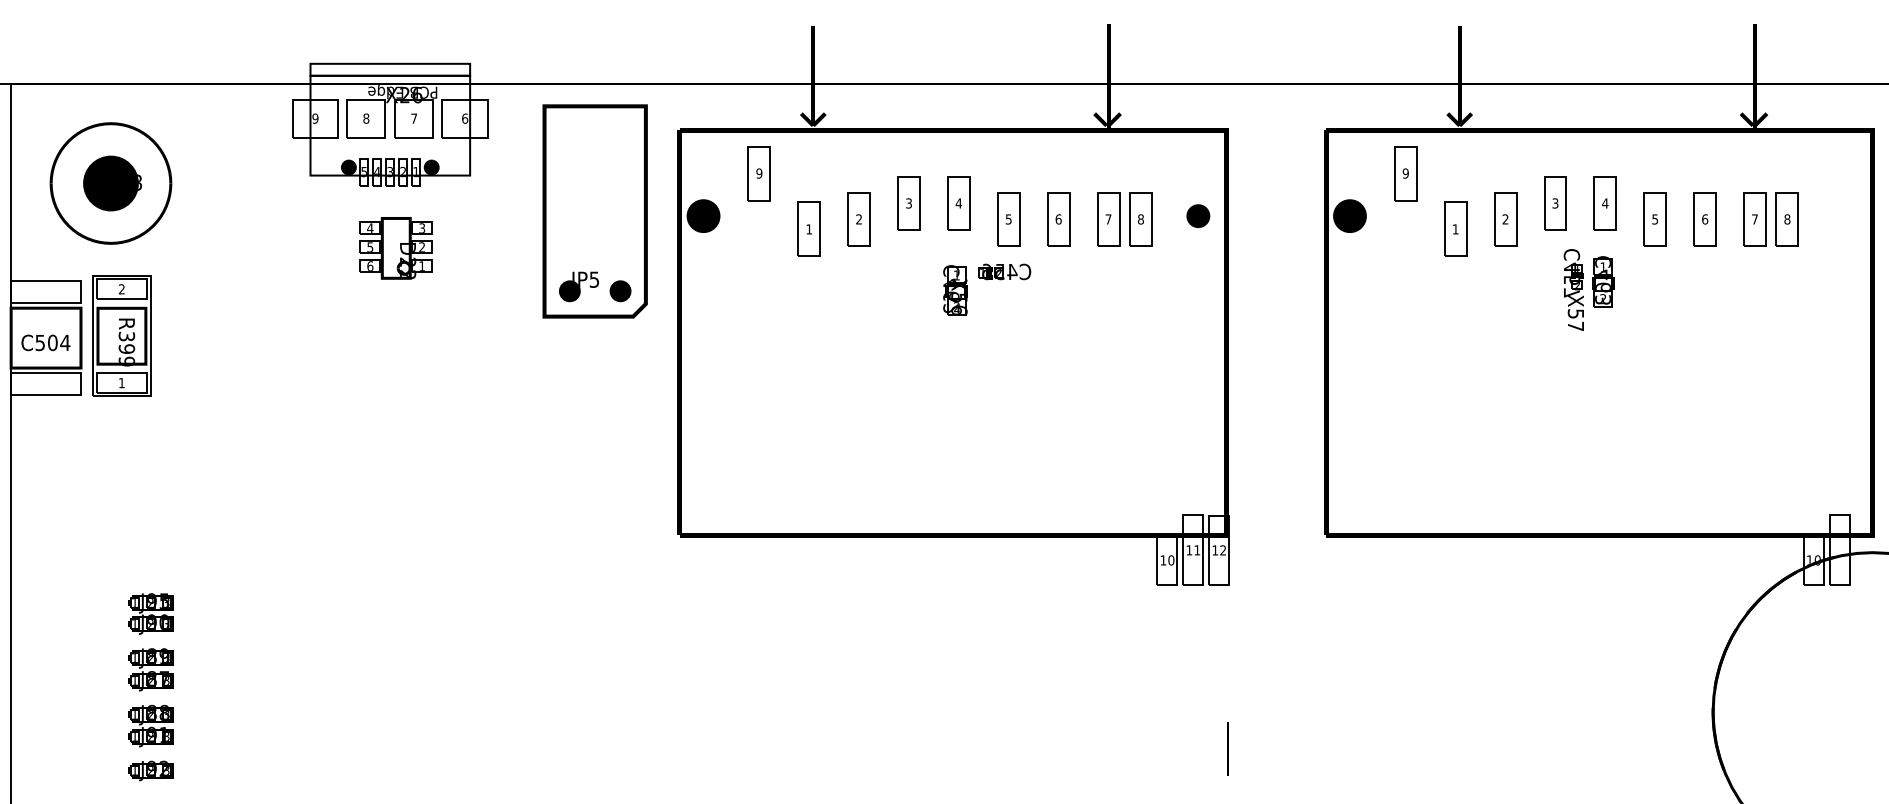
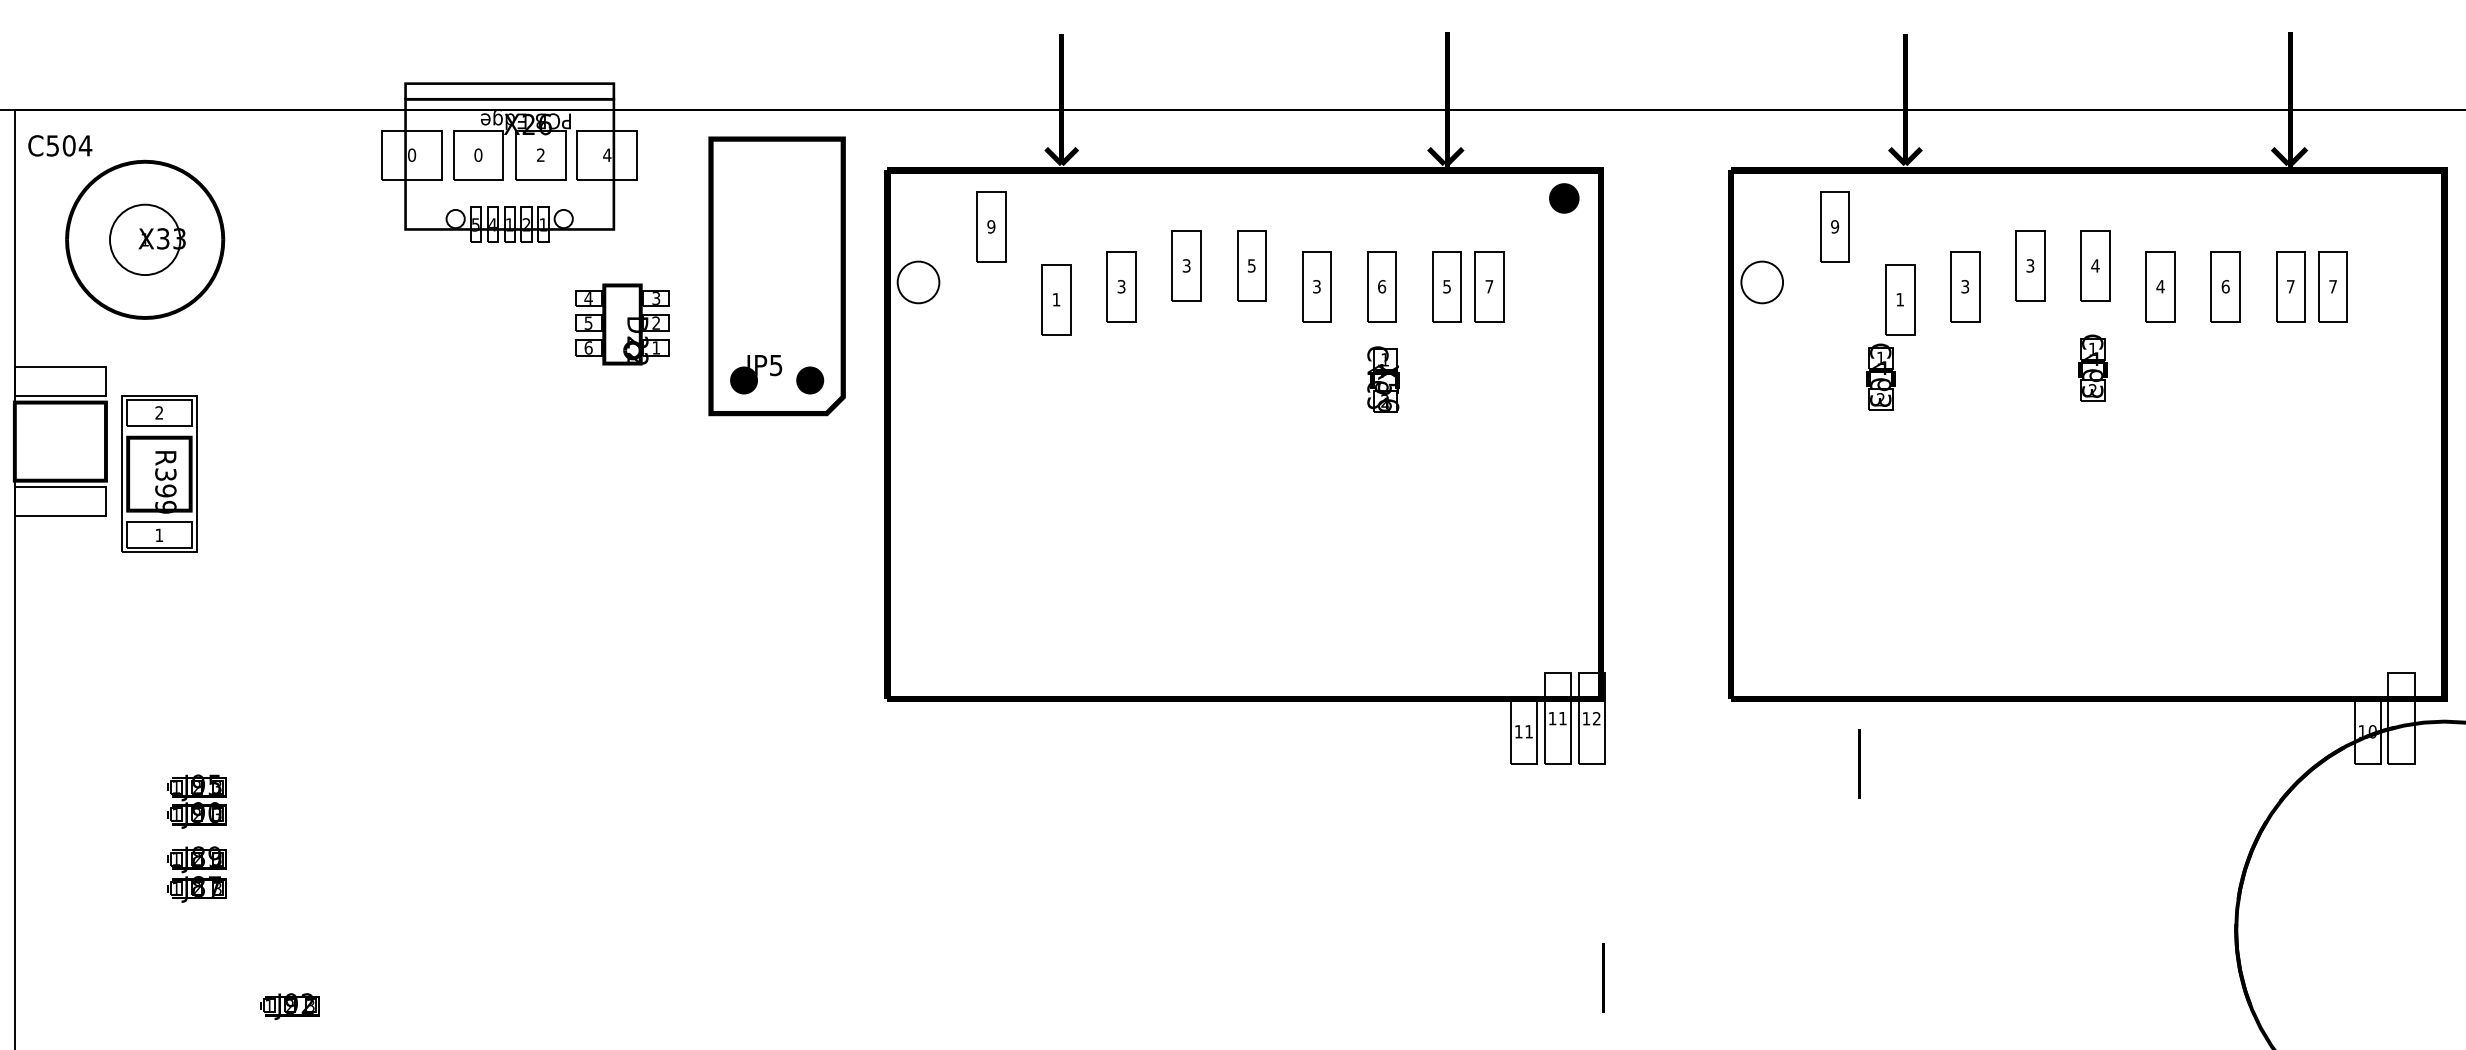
text: (315, 118) -> (411, 154), 9 -> 0
text: (366, 118) -> (478, 154), 8 -> 0
text: (413, 118) -> (540, 154), 7 -> 2
text: (465, 118) -> (607, 154), 6 -> 4
fill: (348, 167) -> (455, 218), removed
fill: (431, 167) -> (563, 218), removed
text: (390, 171) -> (509, 224), 3 -> 1
fill: (111, 183) -> (145, 239), removed
text: (958, 203) -> (1251, 265), 4 -> 5
fill: (703, 216) -> (918, 282), removed
part: (1198, 216) -> (1564, 198), moved
fill: (1350, 216) -> (1762, 282), removed
text: (859, 219) -> (1121, 286), 2 -> 3
text: (1008, 219) -> (1316, 286), 5 -> 3
text: (1108, 219) -> (1446, 286), 7 -> 5
text: (1141, 219) -> (1489, 286), 8 -> 7
text: (1505, 219) -> (1965, 286), 2 -> 3
text: (1655, 219) -> (2160, 286), 5 -> 4
text: (1787, 219) -> (2333, 286), 8 -> 7
part: (396, 248) -> (622, 324), moved
part: (1004, 271) -> (1311, 354), removed
part: (1440, 288) -> (1880, 376), added
part: (1573, 289) -> (2054, 378), removed
part: (955, 290) -> (1383, 379), moved
part: (121, 335) -> (159, 473), moved
text: (46, 342) -> (60, 145), moved
text: (1171, 560) -> (1529, 731), 10 -> 11
line: (1424, 584) -> (1859, 763), added
part: (150, 725) -> (196, 947), removed
part: (150, 770) -> (289, 1006), moved

